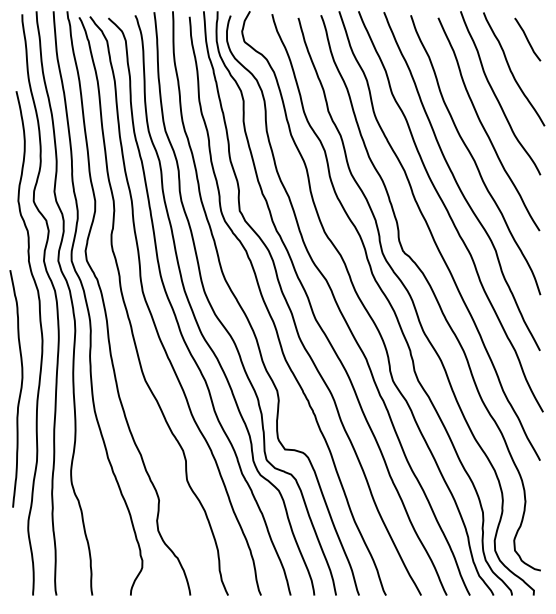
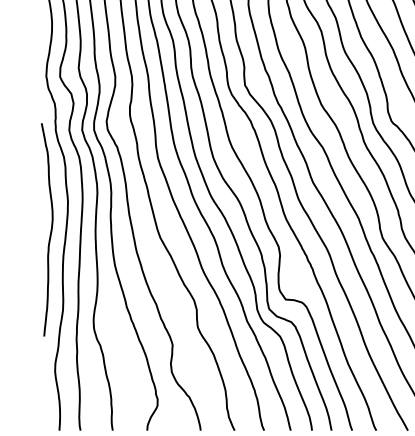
curve: (20, 388) -> (50, 229), moved

